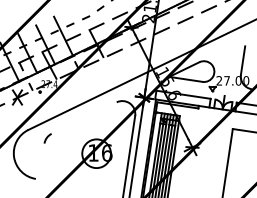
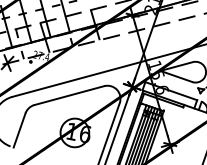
line: (83, 117) -> (68, 94), added
line: (41, 161) -> (19, 130), added

